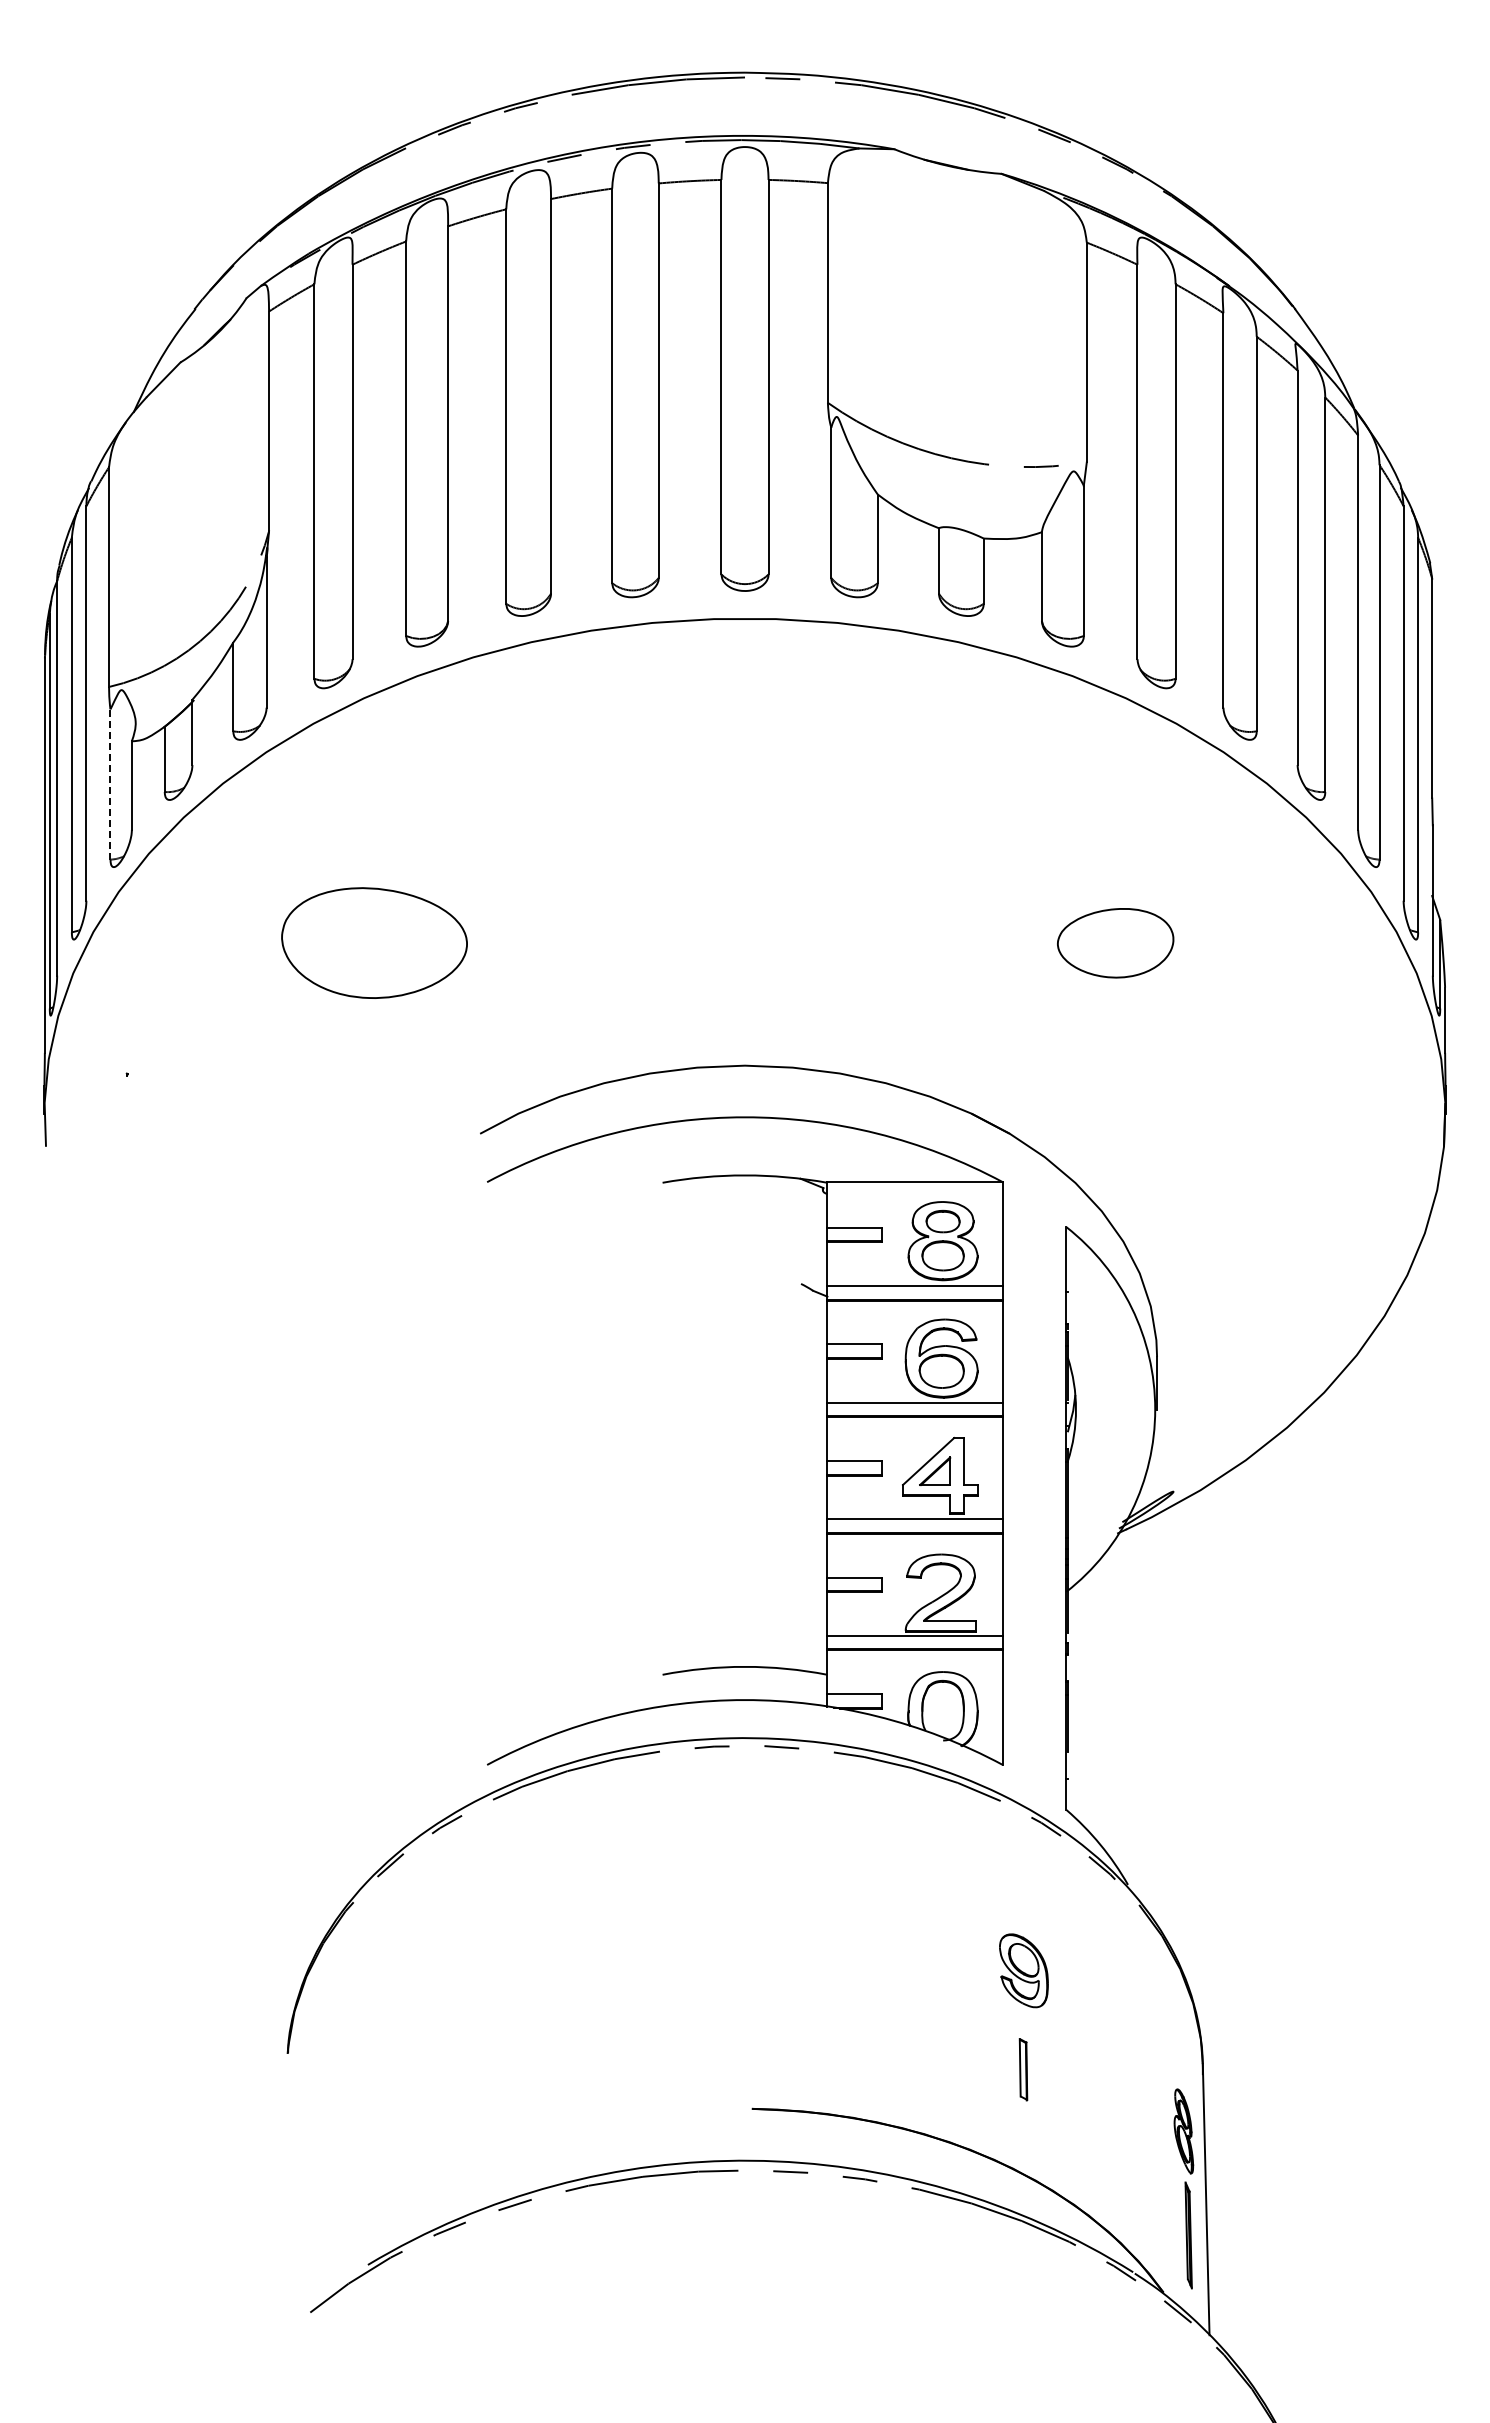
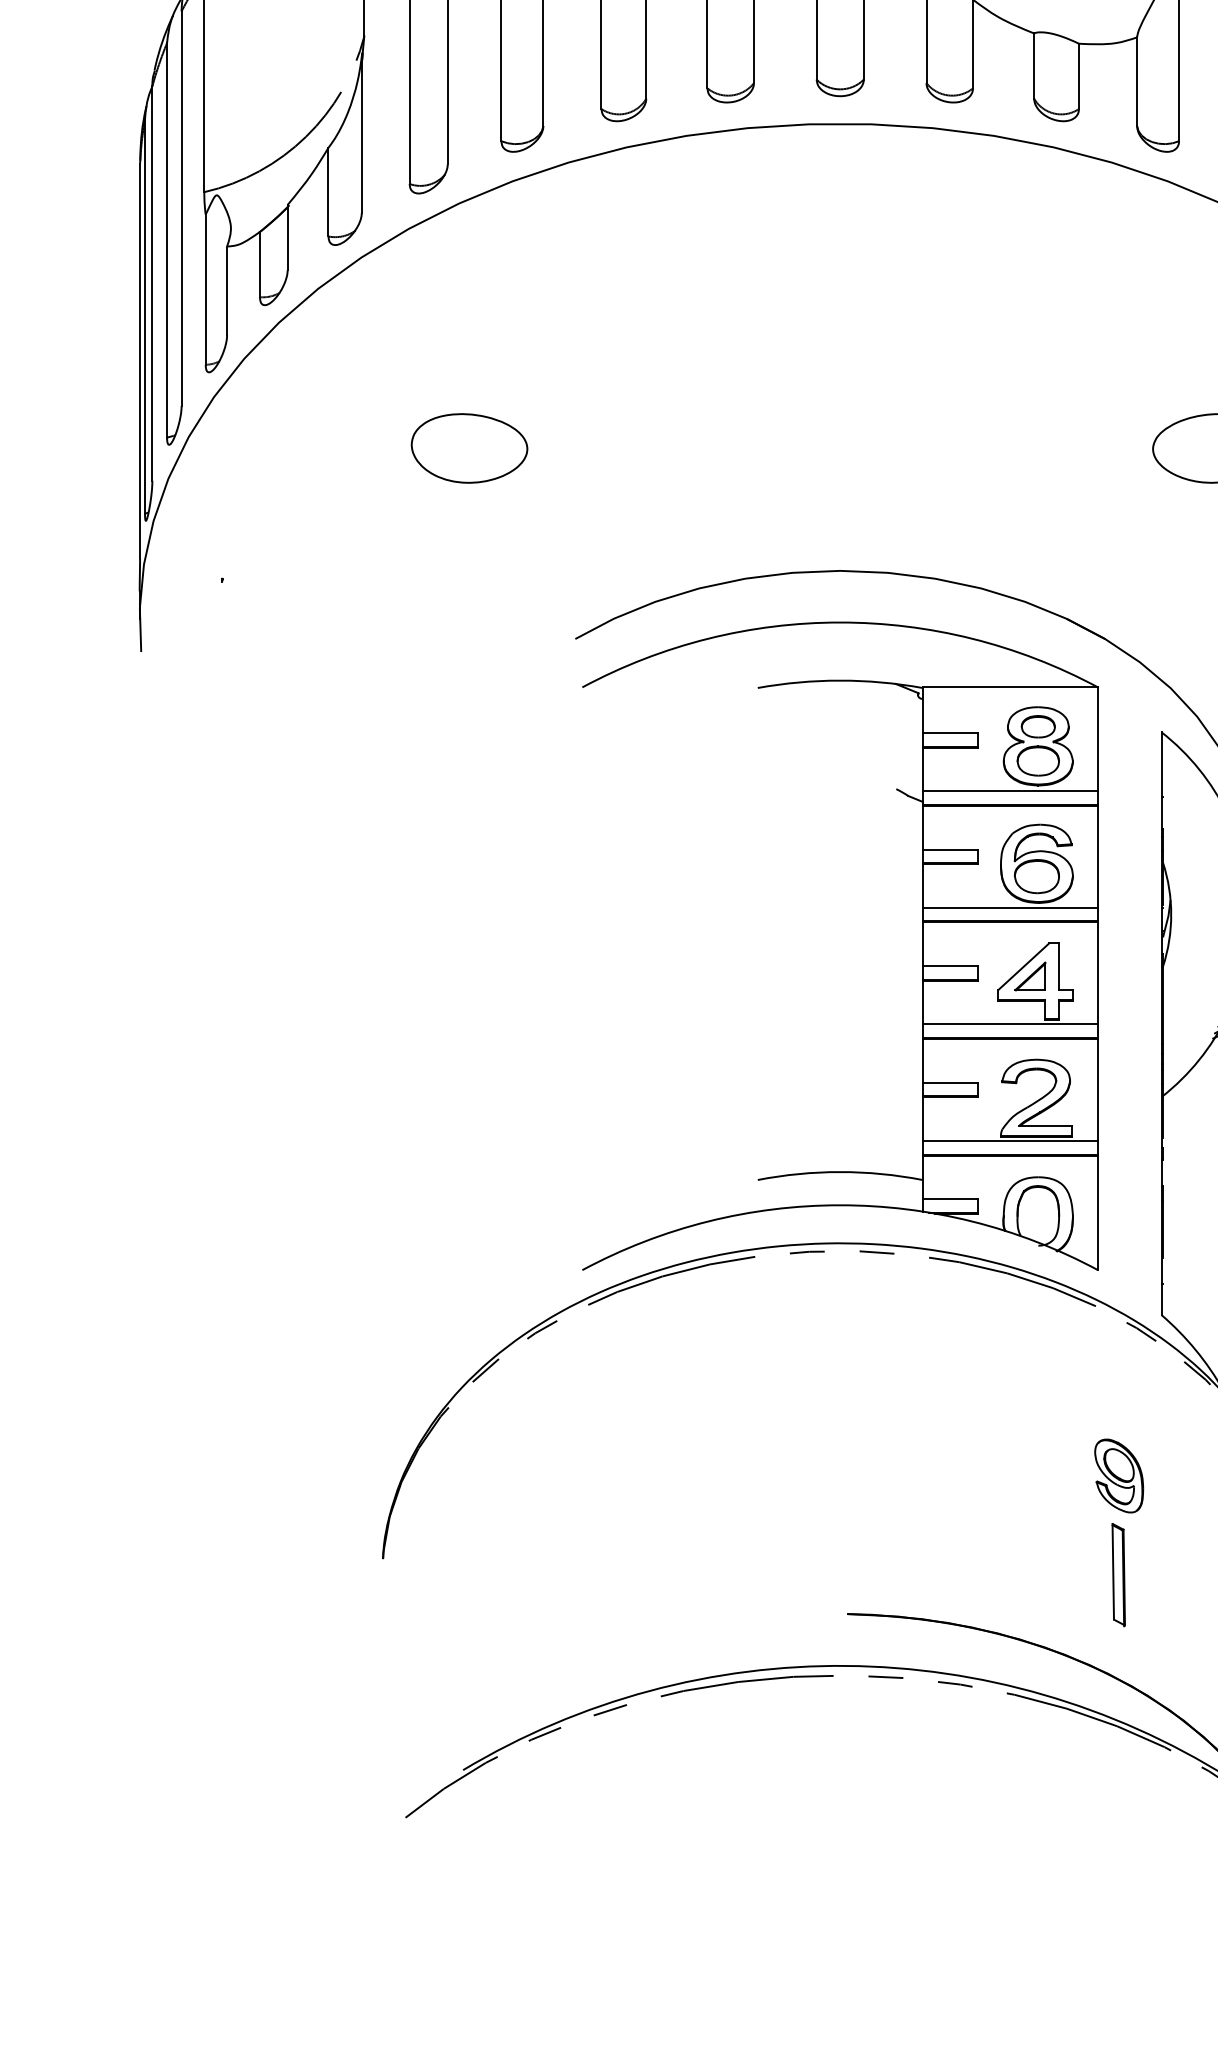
line: (110, 784) -> (205, 289), dashed -> solid
part: (373, 943) -> (468, 448), size x0.62
part: (1023, 2069) -> (1118, 1574), size x1.67

